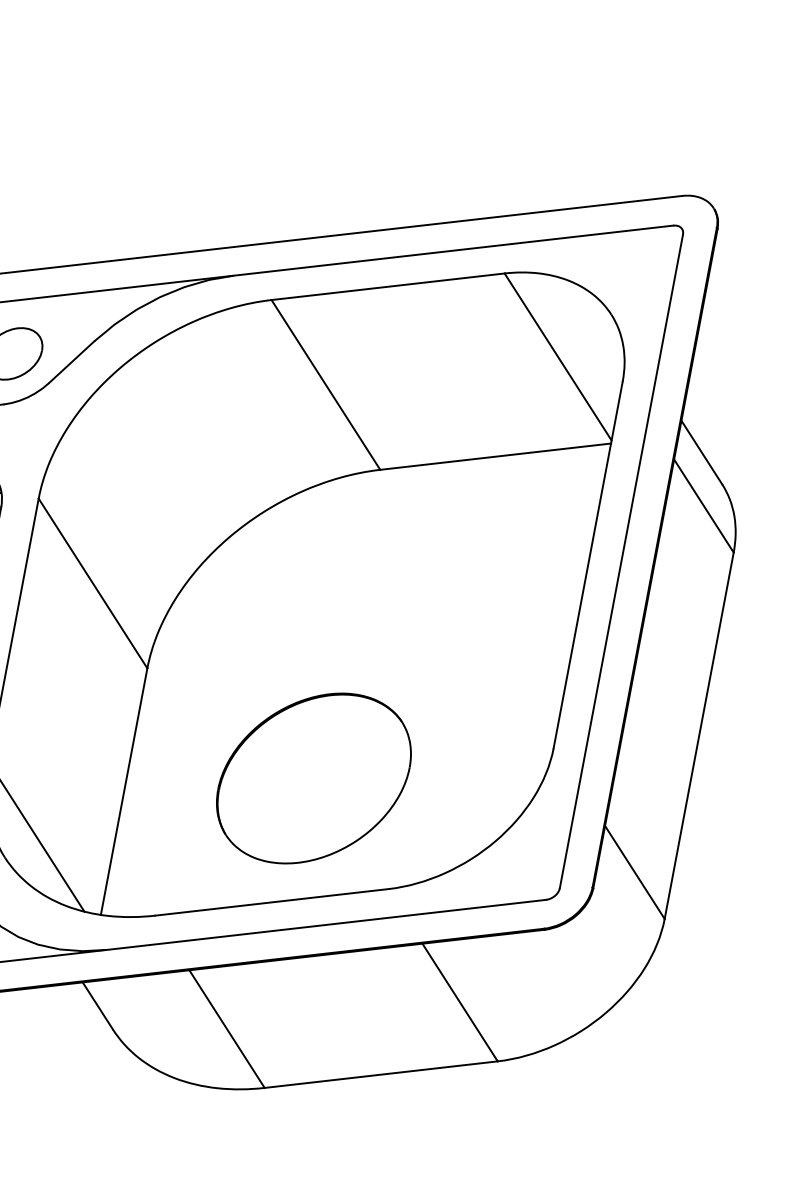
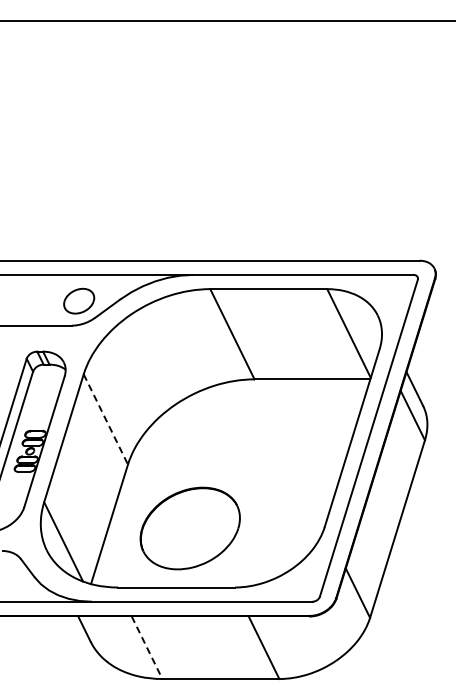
line: (94, 583) -> (106, 419), solid -> dashed
part: (312, 778) -> (189, 528), moved
line: (227, 1028) -> (147, 647), solid -> dashed

